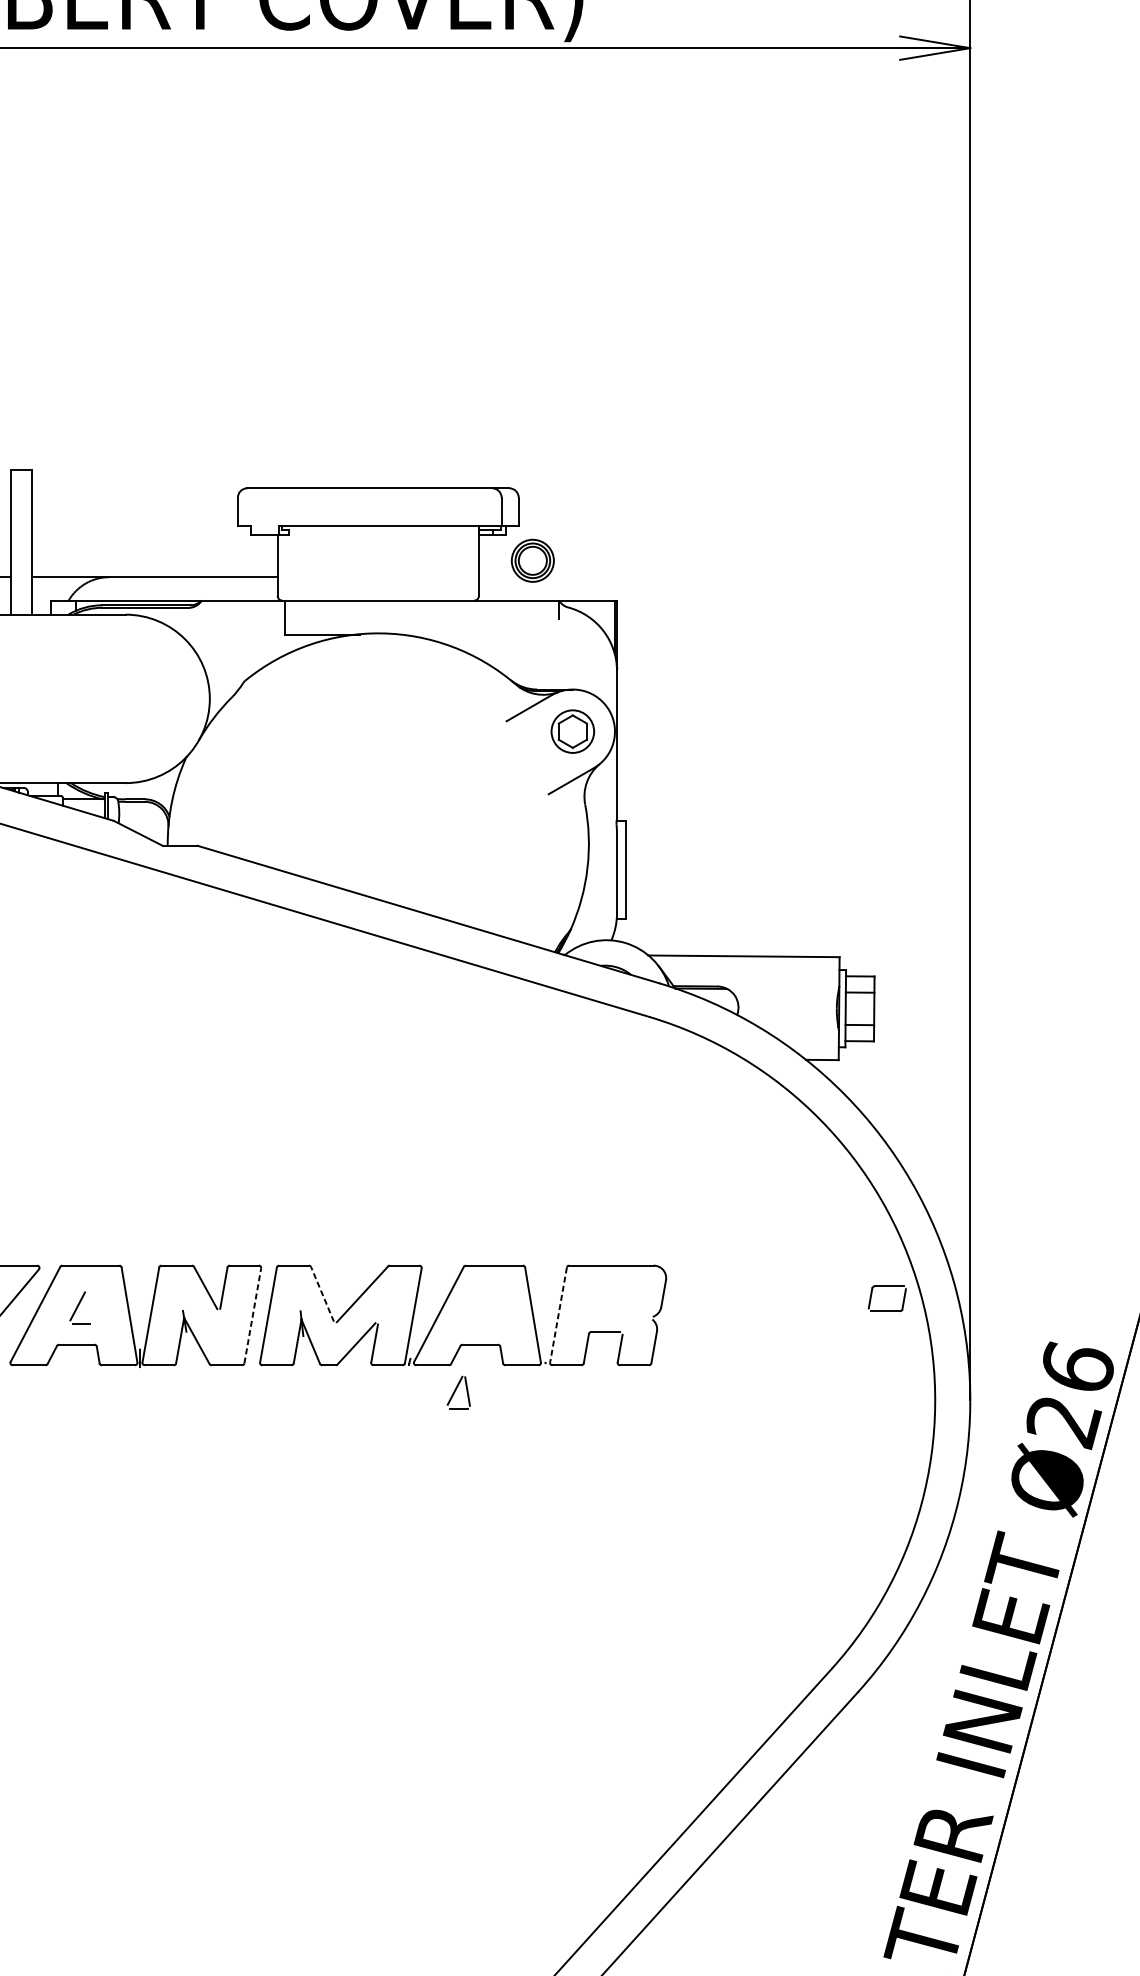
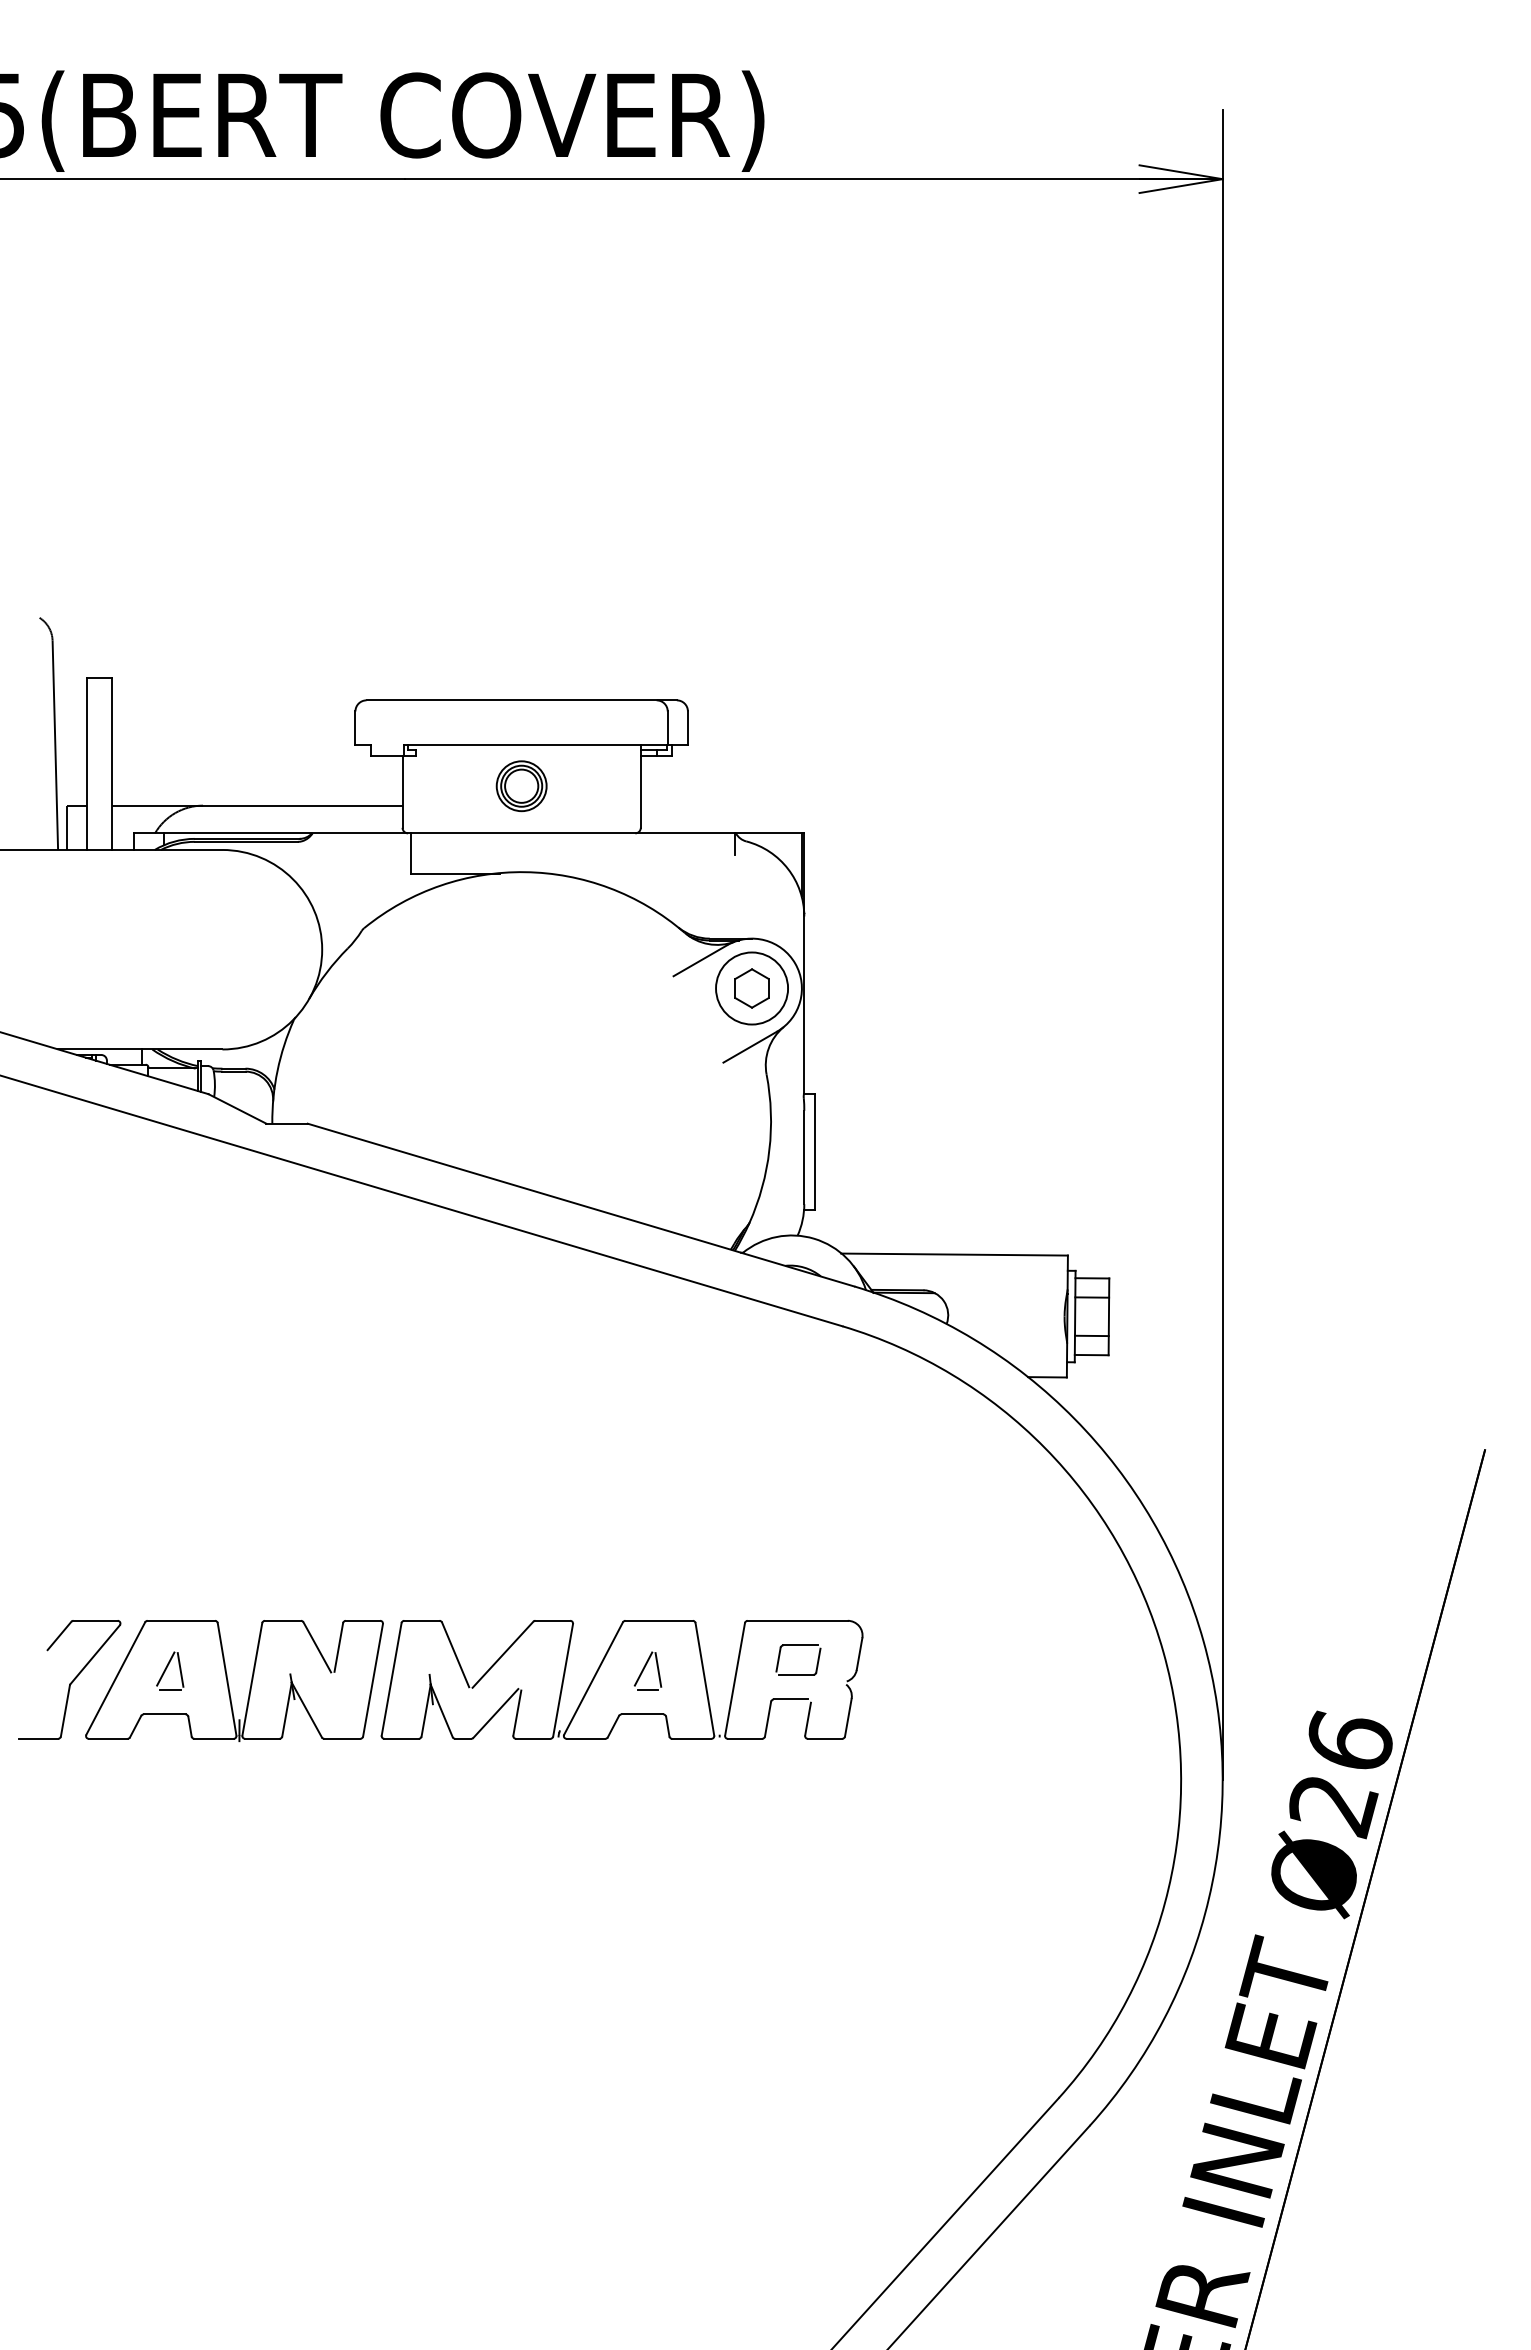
part: (532, 561) -> (521, 786), moved
circle: (573, 731) -> (752, 988), size x1.43
part: (887, 1286) -> (798, 1645), moved
line: (322, 1294) -> (455, 1654), dashed -> solid
line: (90, 1306) -> (180, 1669), added
line: (253, 1315) -> (373, 1679), dashed -> solid
line: (558, 1315) -> (734, 1679), dashed -> solid
part: (458, 1392) -> (647, 1670), moved

